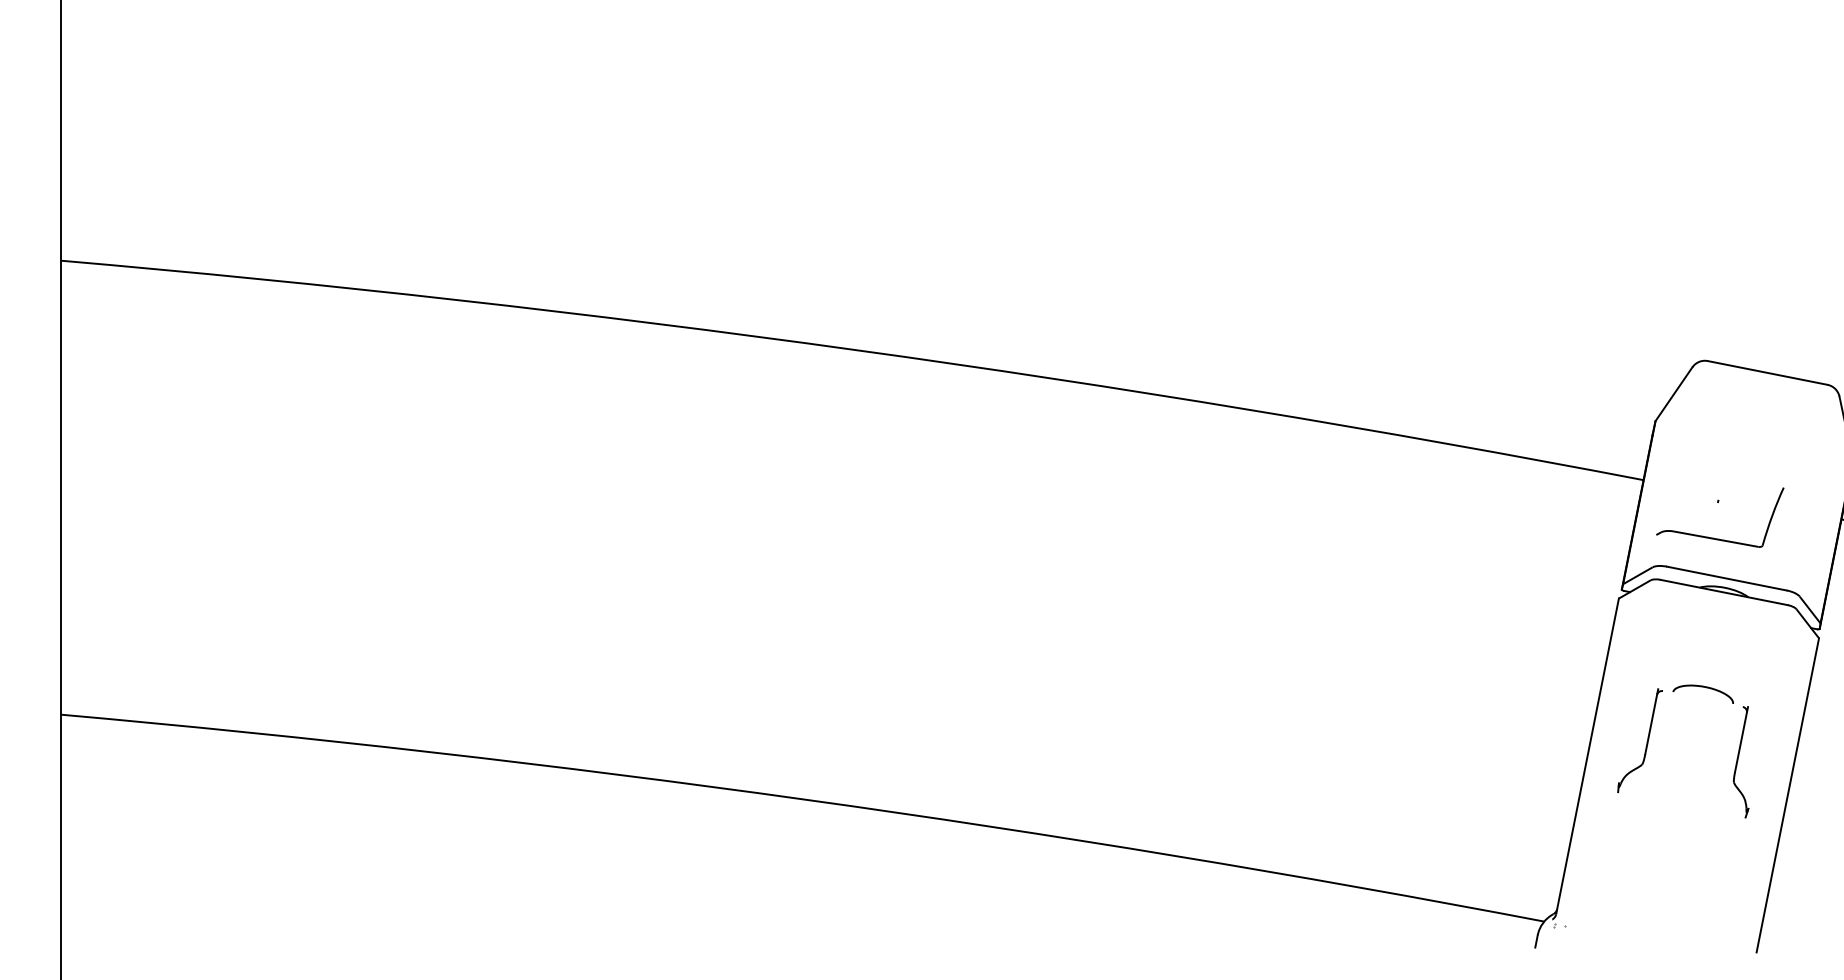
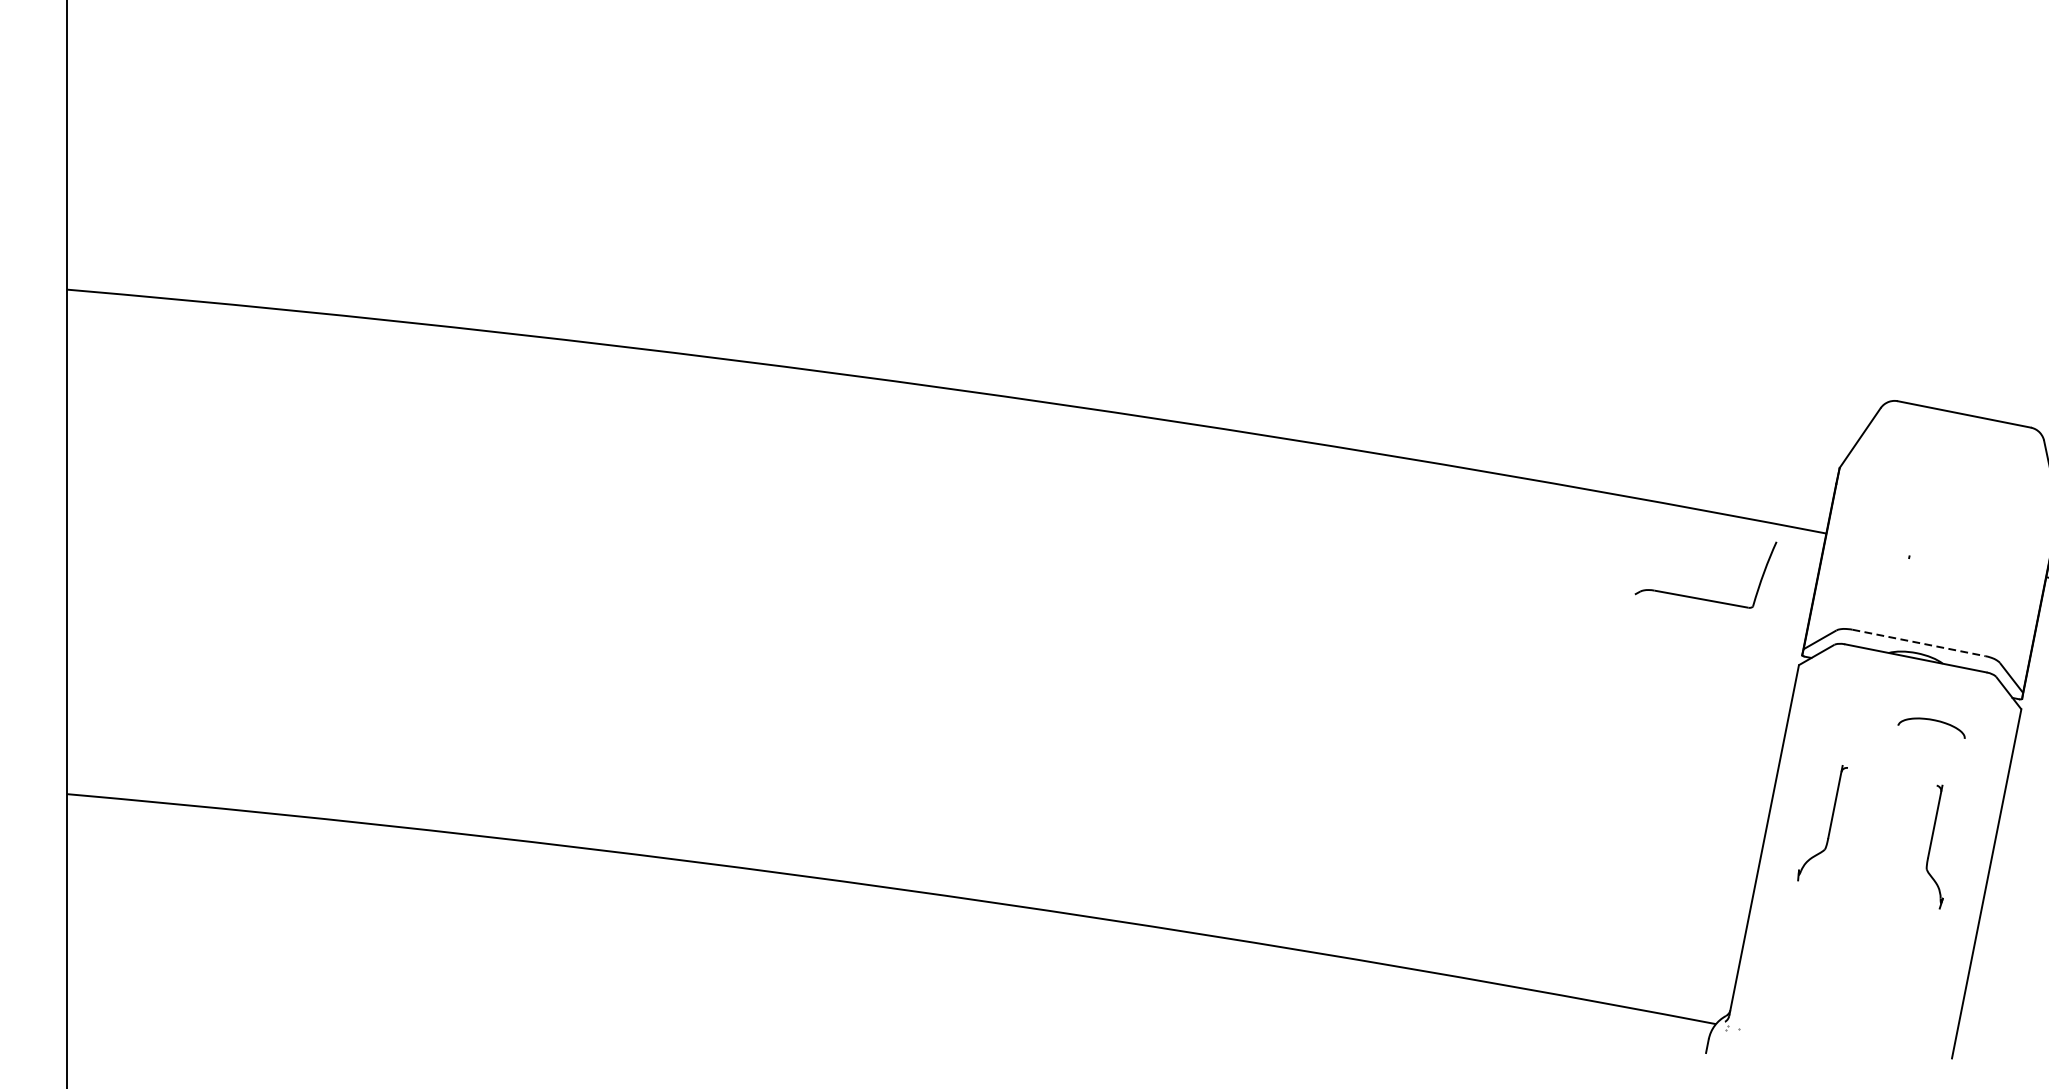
part: (1719, 538) -> (1705, 598), moved
line: (1726, 578) -> (1918, 642), solid -> dashed
curve: (1702, 687) -> (1930, 720), moved

